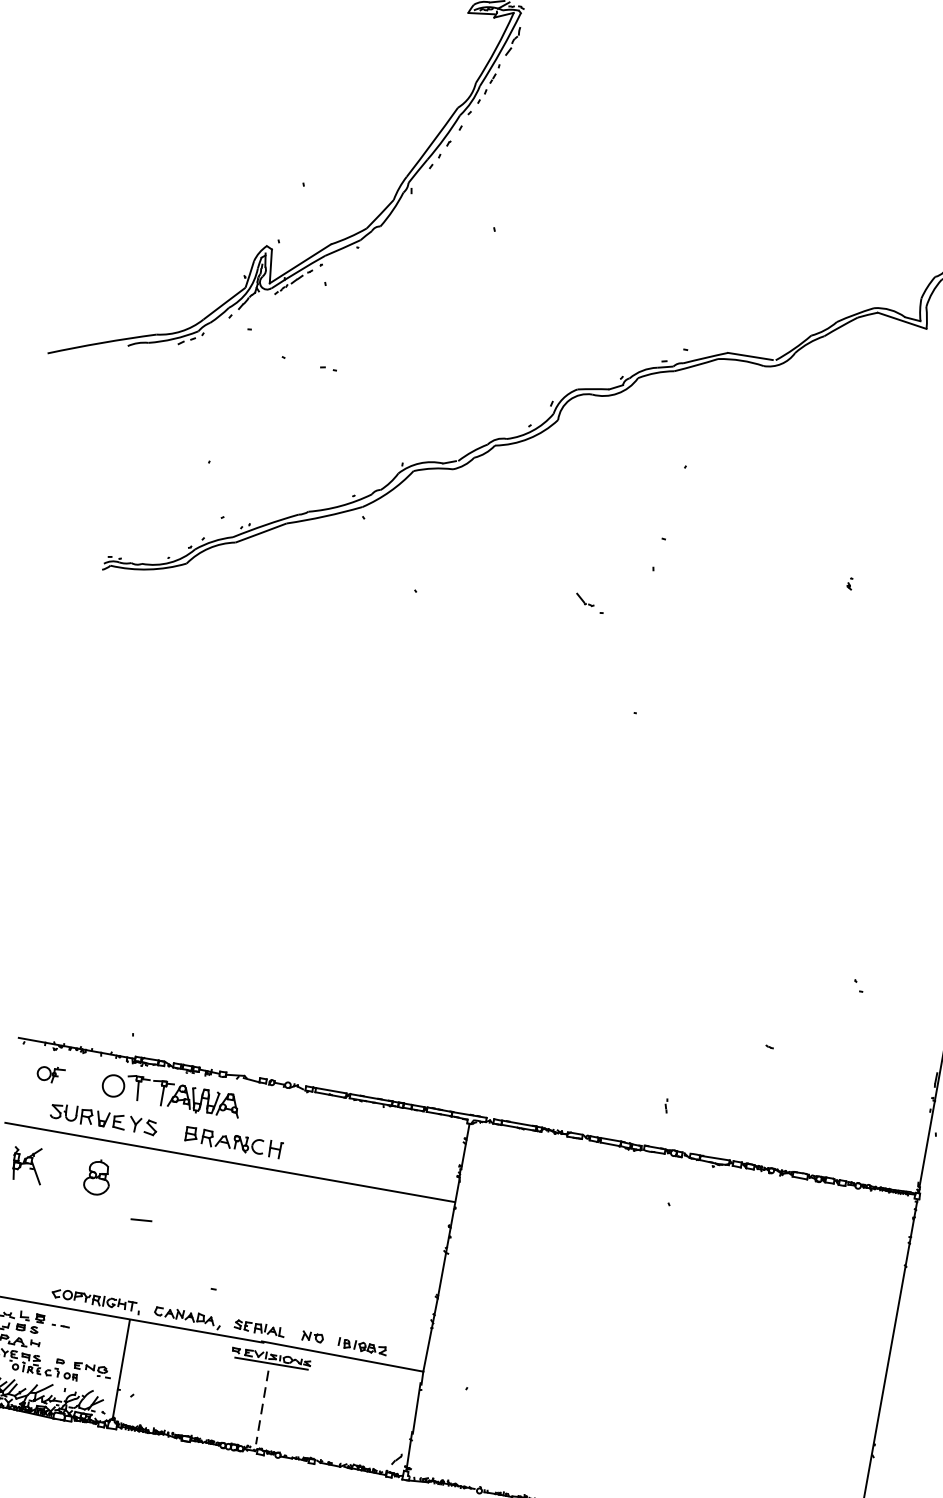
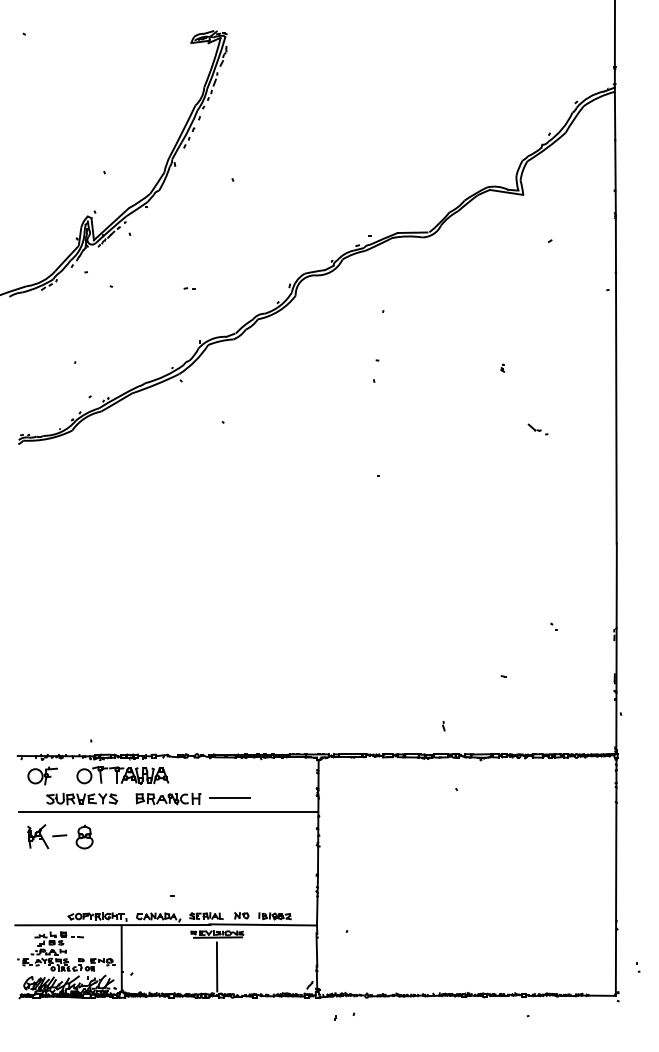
part: (328, 368) -> (189, 288), moved
part: (589, 603) -> (537, 429), moved
part: (50, 1073) -> (42, 775), size x1.67
line: (325, 1156) -> (229, 797), added
line: (141, 1219) -> (59, 835), moved
line: (262, 1408) -> (217, 967), dashed -> solid

